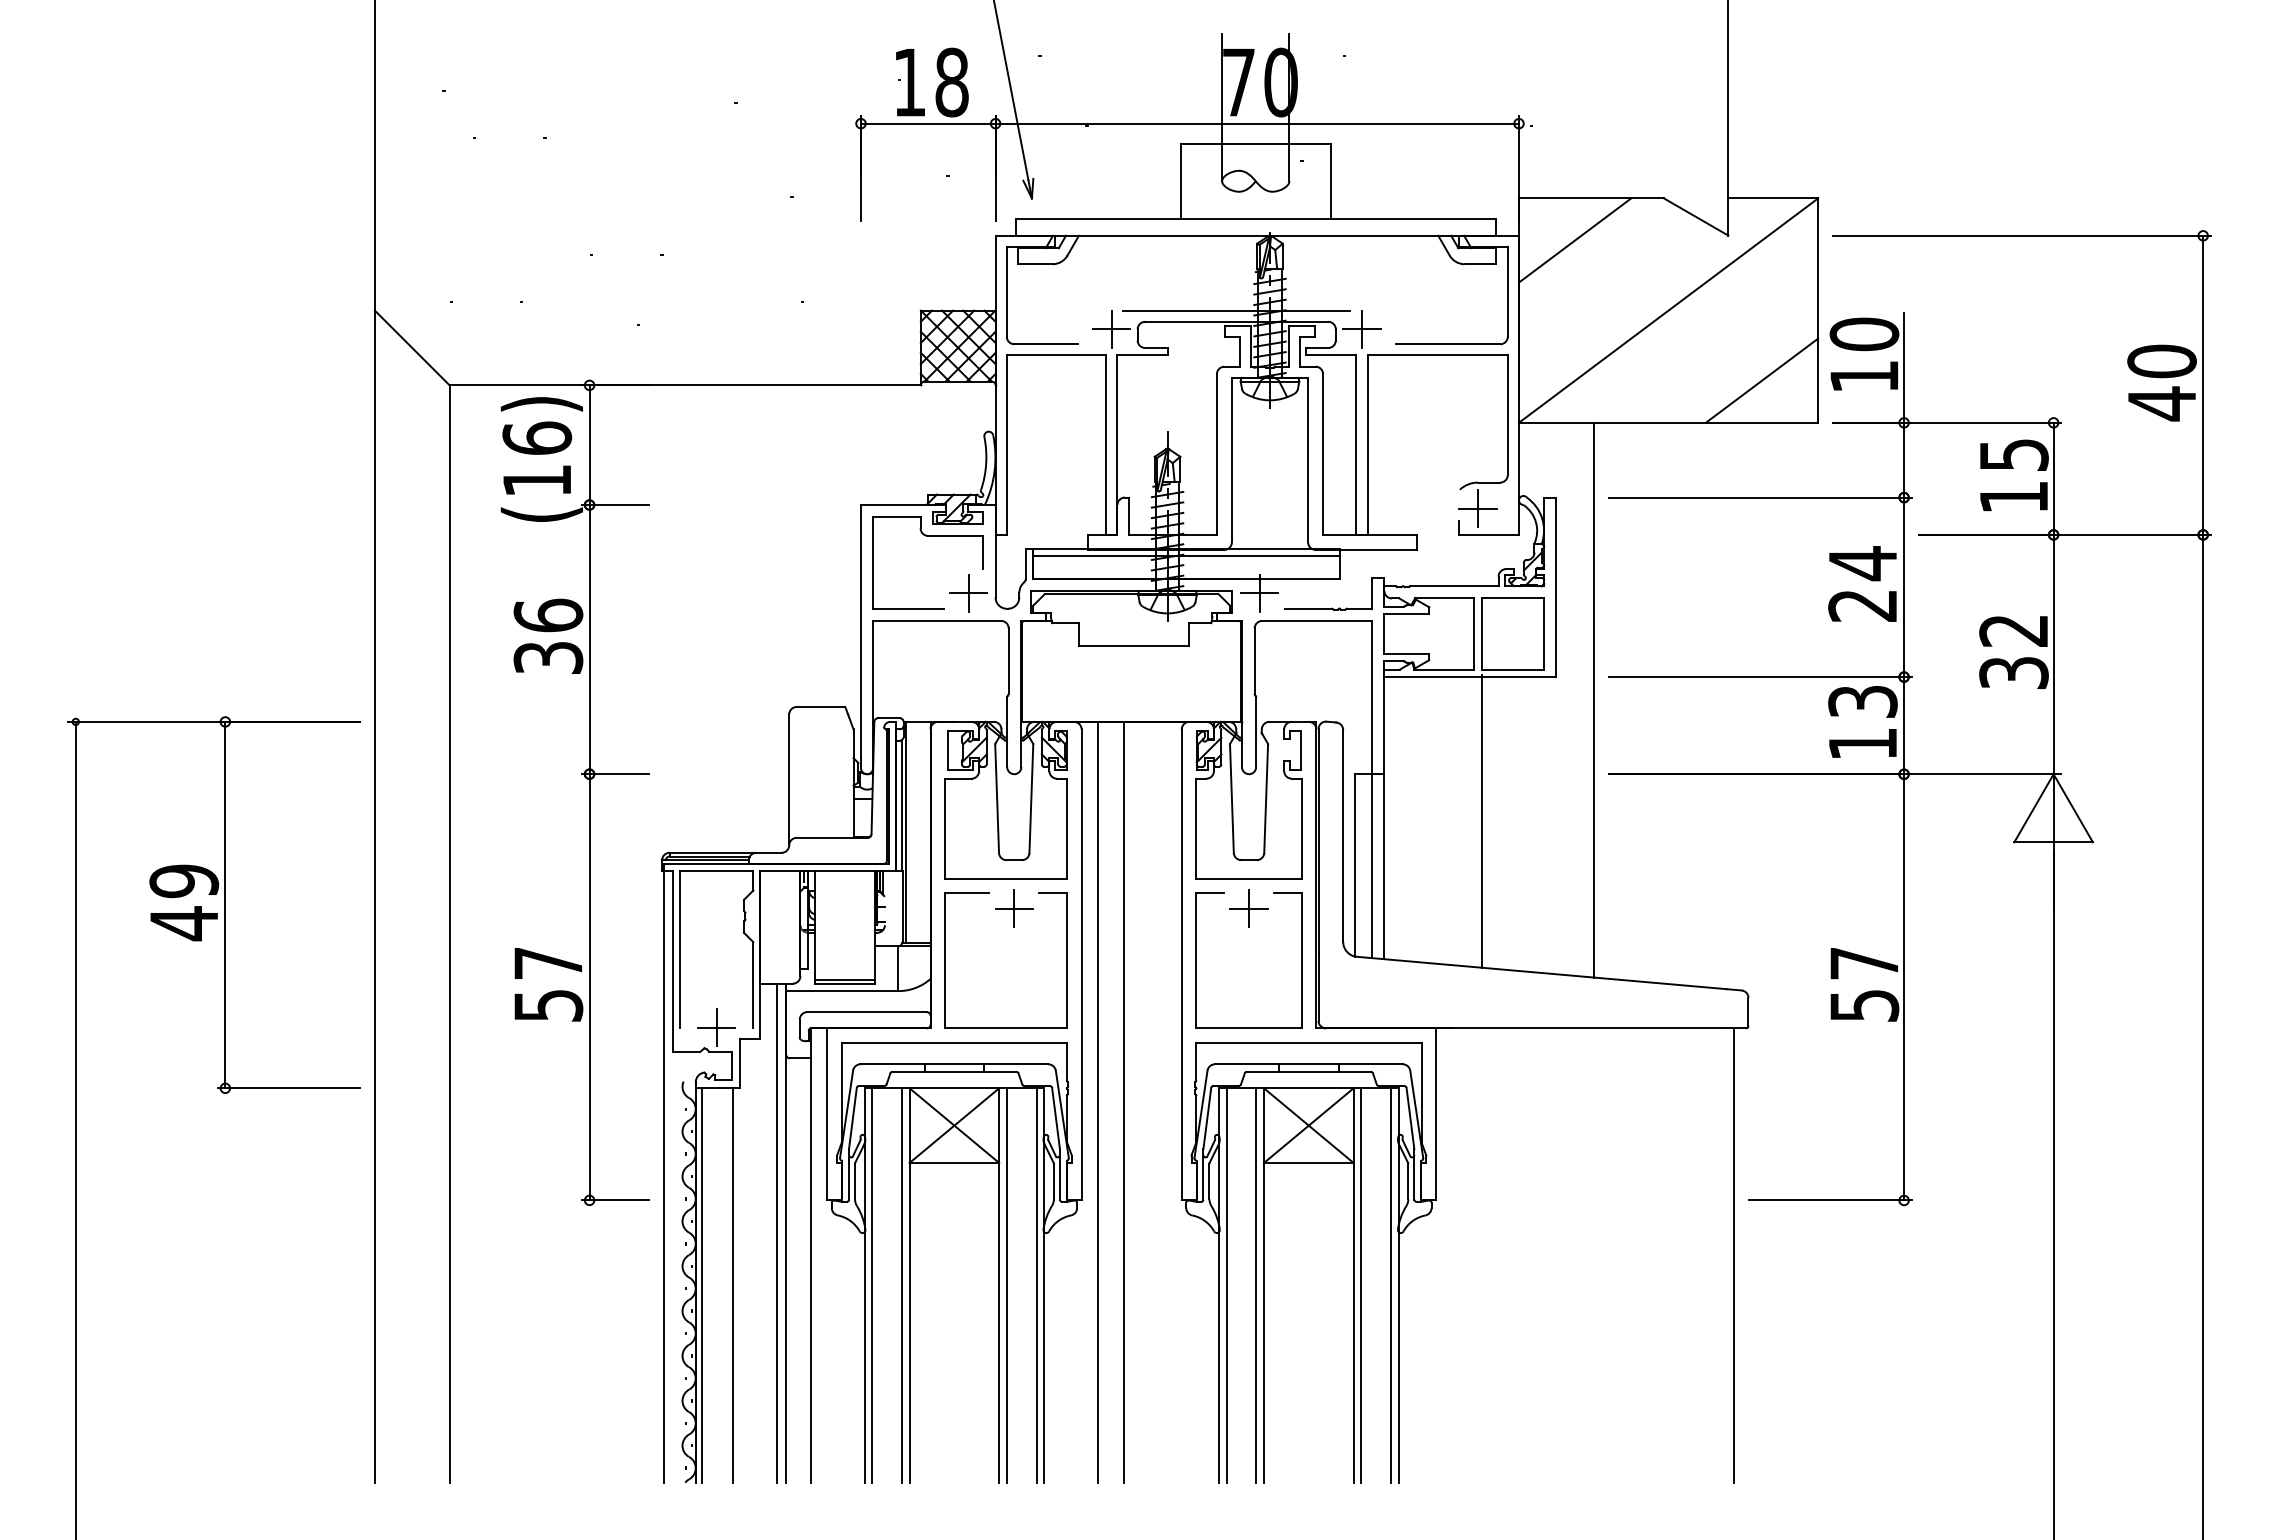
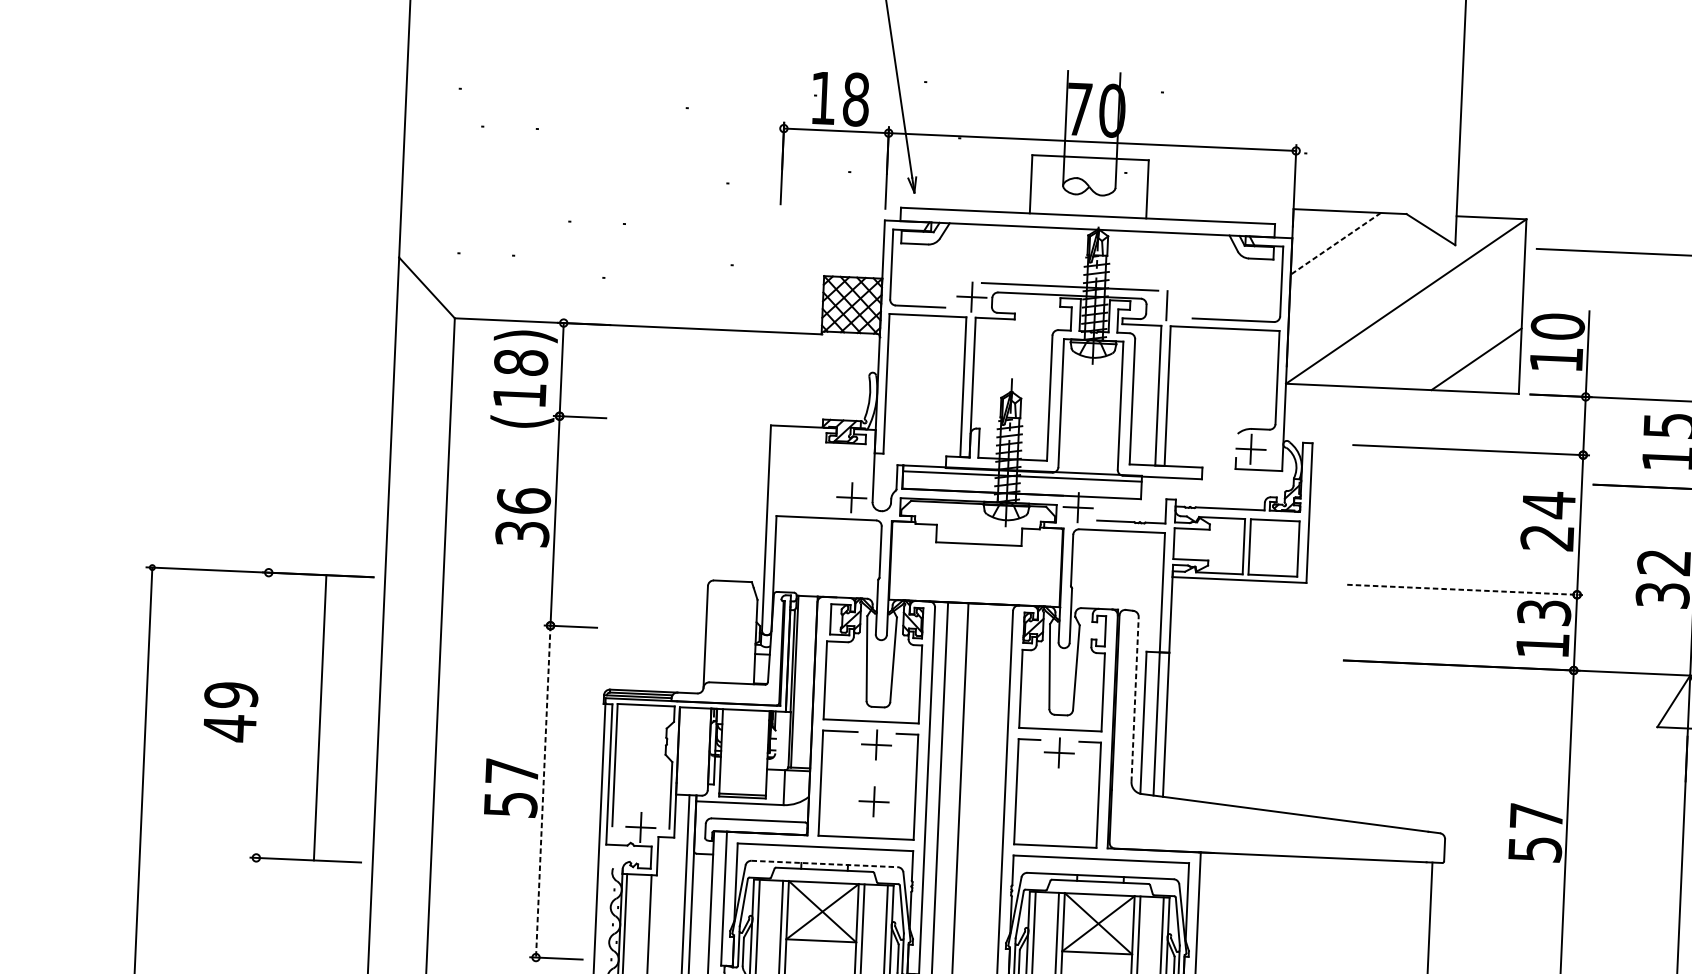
line: (1574, 240) -> (1335, 243), solid -> dashed
line: (1361, 329) -> (1166, 305), removed
text: (536, 437) -> (520, 361), (16) -> (18)
part: (927, 536) -> (821, 452), removed
line: (1760, 677) -> (1465, 590), solid -> dashed
line: (1593, 699) -> (1334, 601), removed
line: (1481, 820) -> (1243, 692), removed
line: (1343, 835) -> (1135, 699), solid -> dashed
line: (225, 904) -> (320, 717), moved
part: (1014, 981) -> (874, 801), added
line: (589, 987) -> (543, 791), solid -> dashed
line: (954, 1064) -> (824, 864), solid -> dashed

